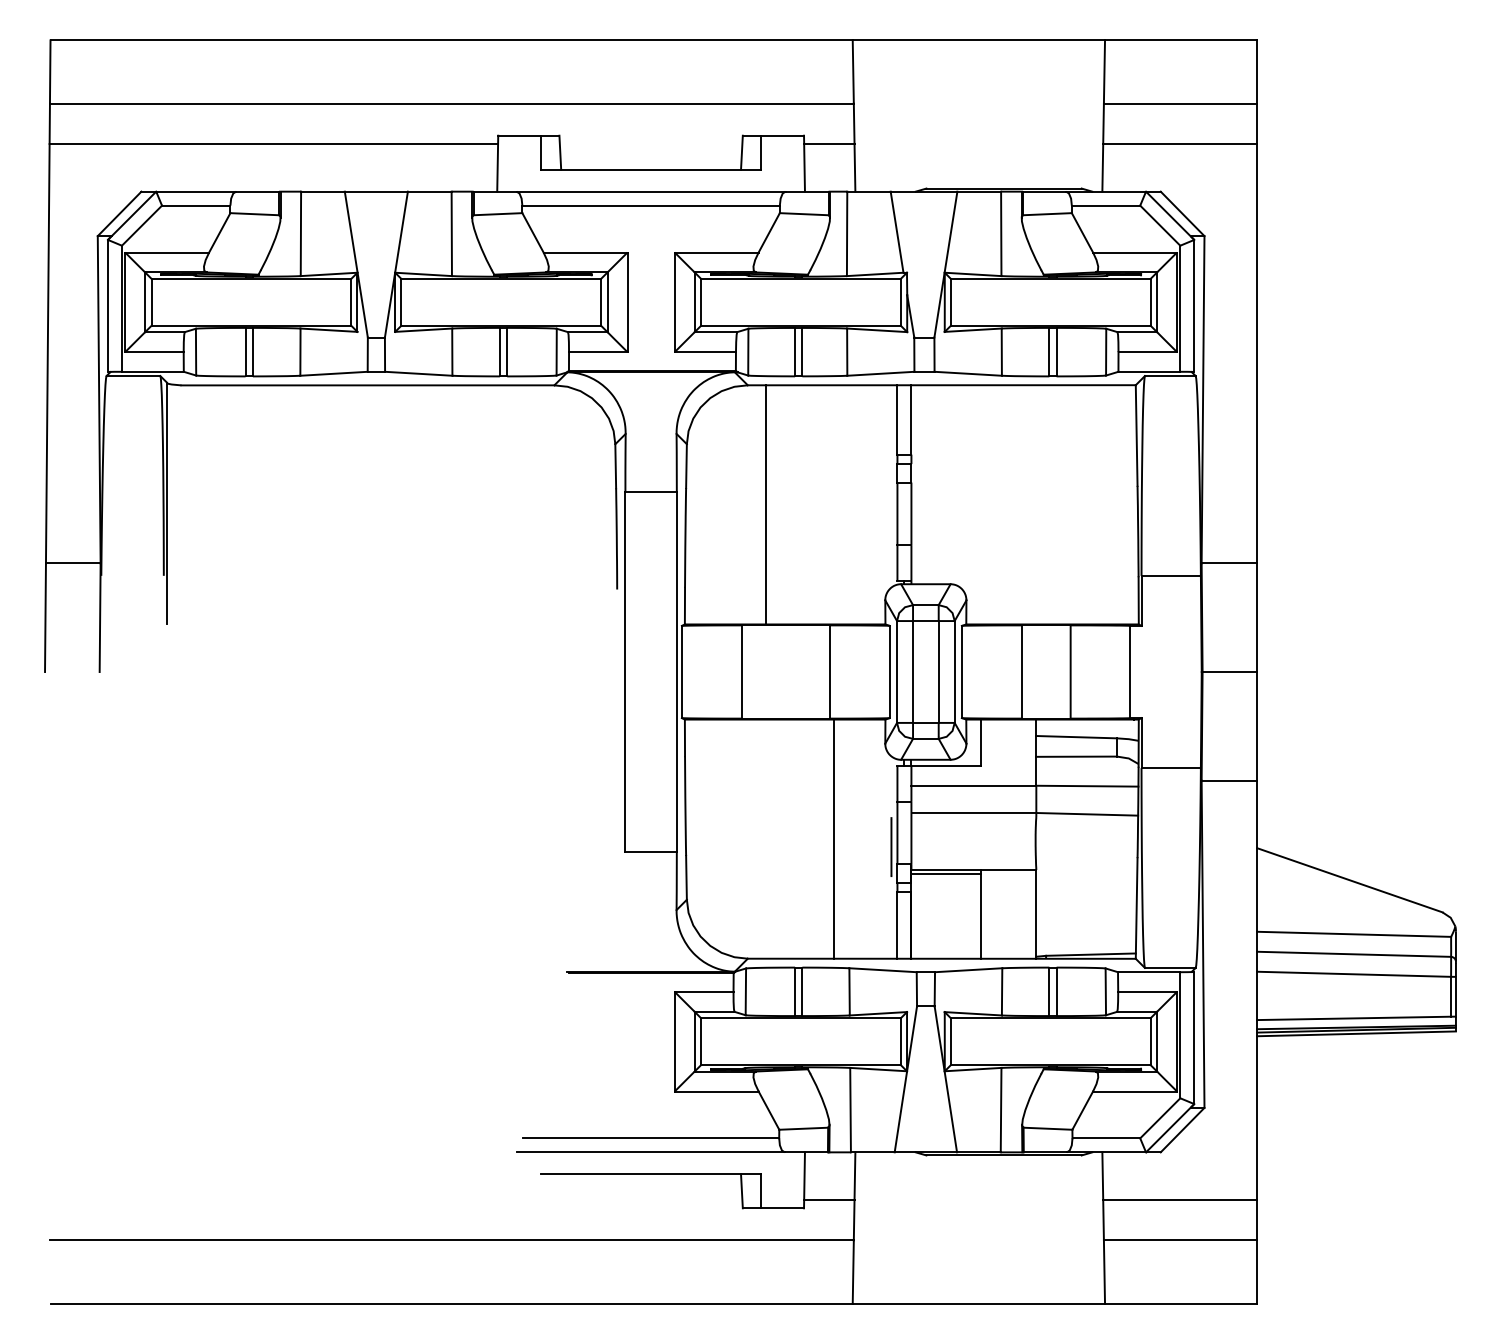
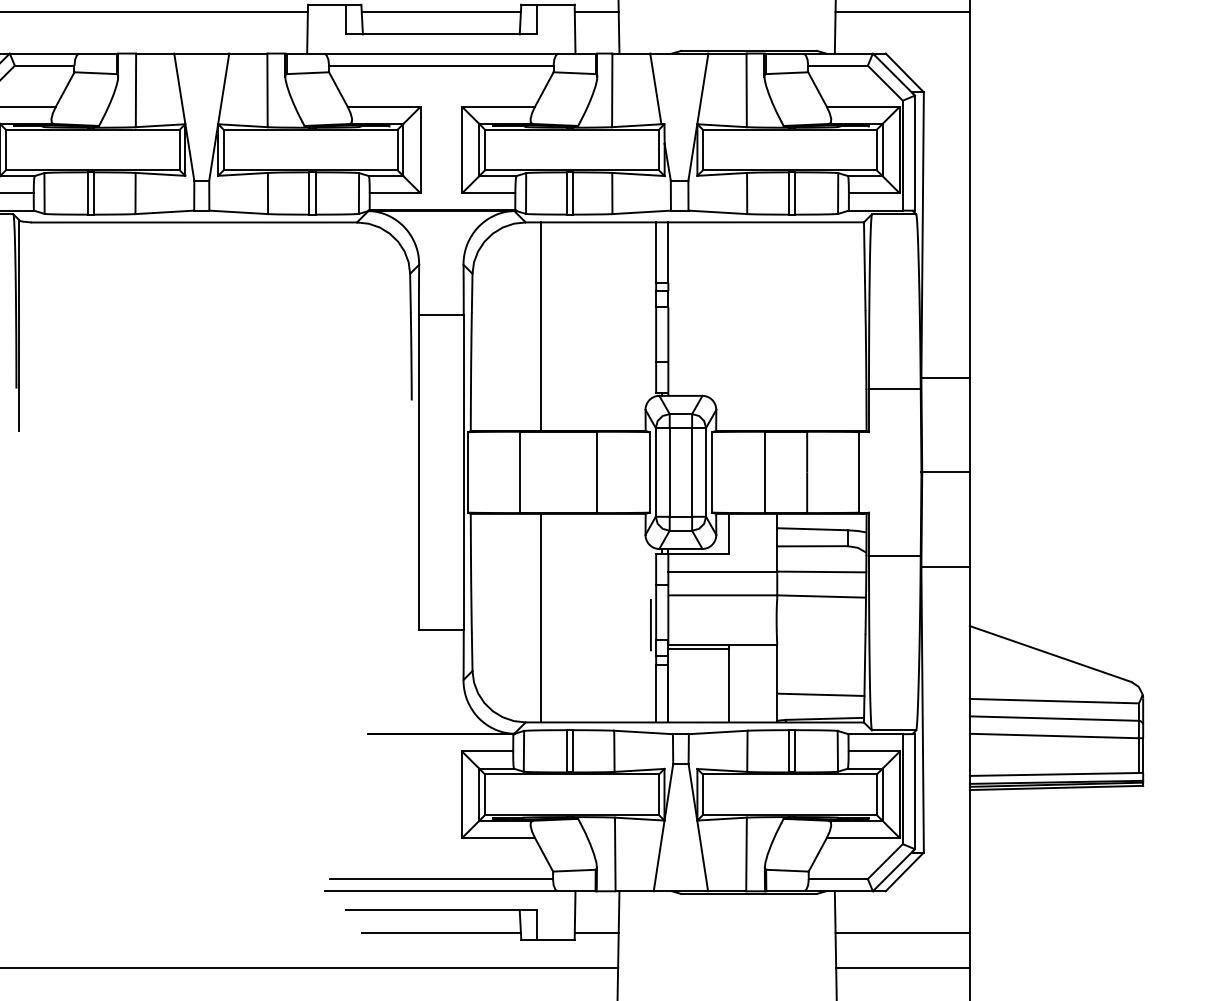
line: (650, 144) -> (440, 12), added
line: (833, 838) -> (541, 617), moved
line: (1086, 926) -> (820, 694), added
line: (650, 1200) -> (440, 933), added

